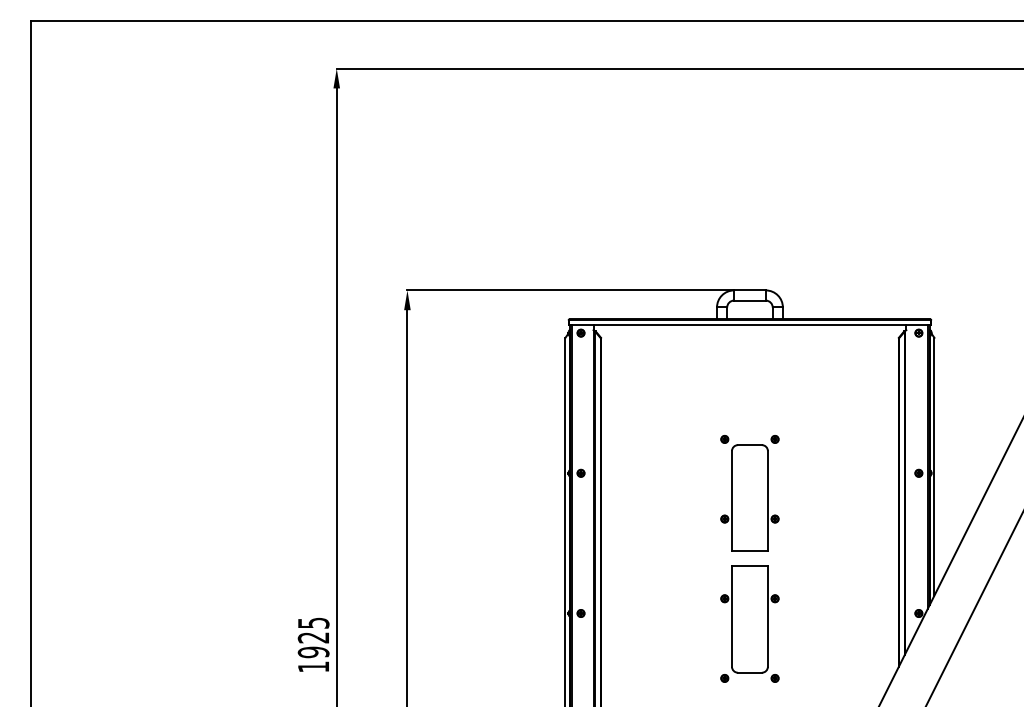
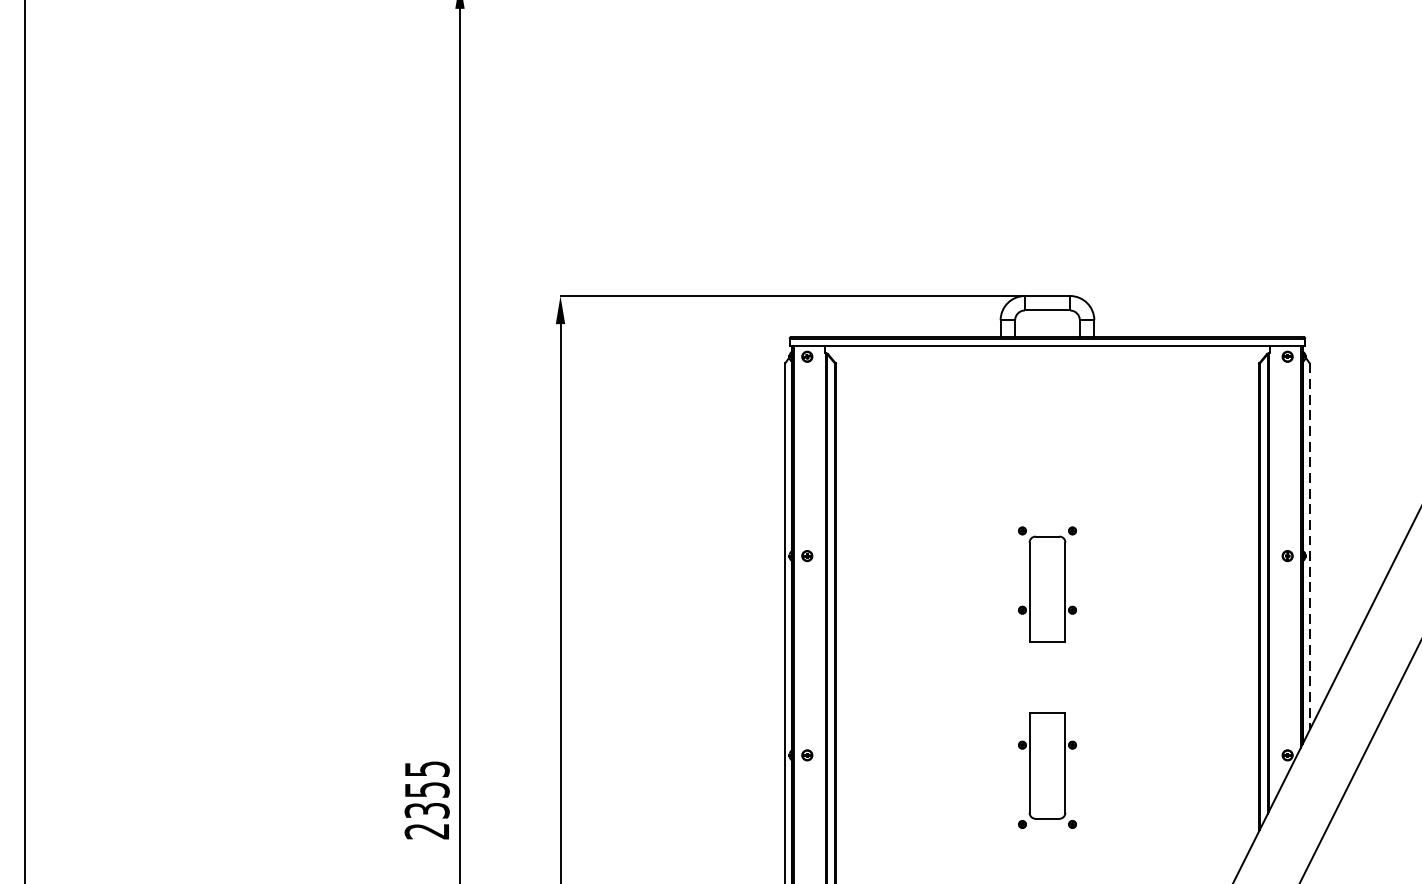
line: (934, 466) -> (1309, 546), solid -> dashed
part: (749, 493) -> (1046, 584), size x0.7
part: (749, 623) -> (1046, 769), size x0.7
text: (313, 652) -> (426, 810), 1925 -> 2355

